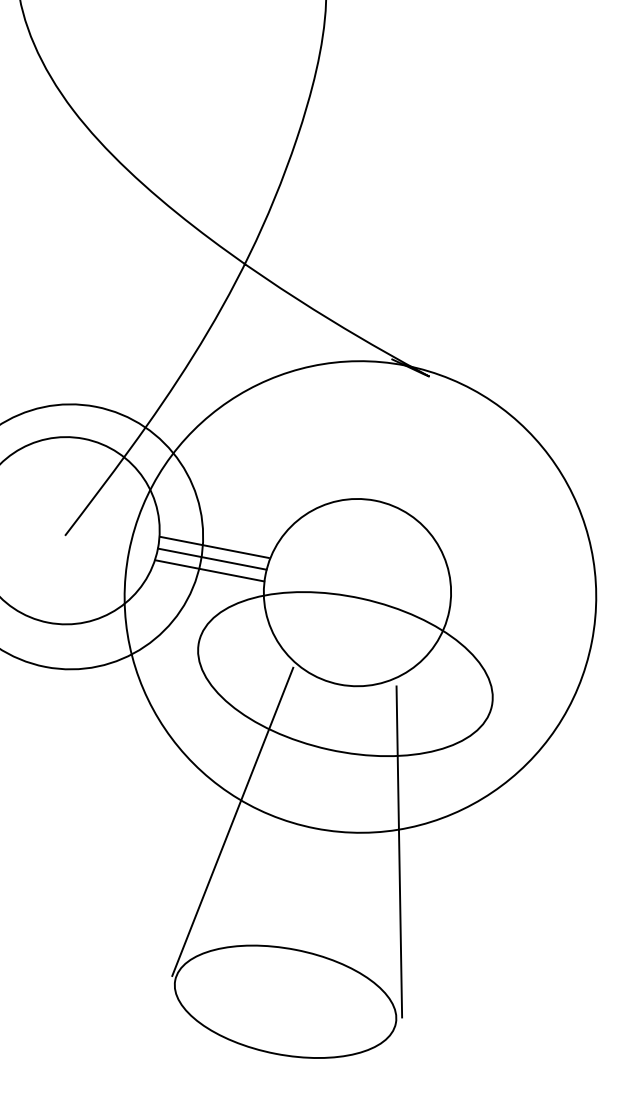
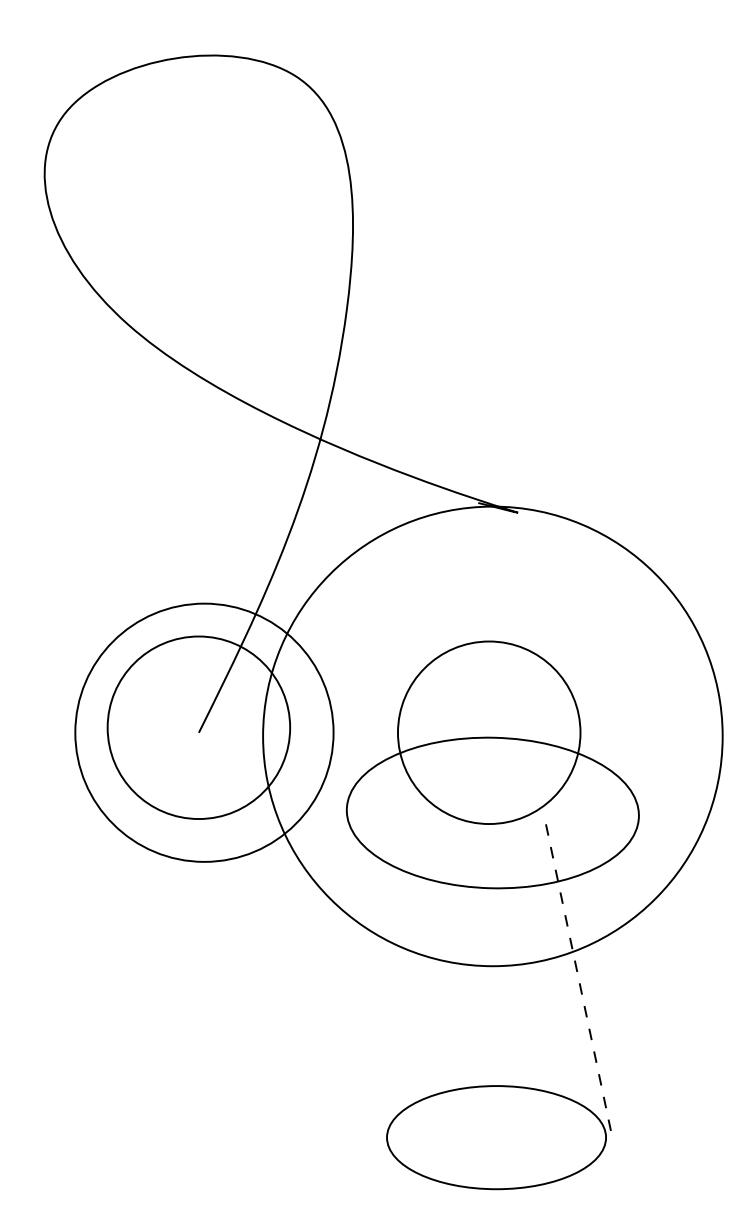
line: (213, 547) -> (343, 716), removed
line: (211, 558) -> (343, 727), removed
line: (209, 570) -> (343, 739), removed
line: (232, 821) -> (412, 974), removed
line: (399, 851) -> (577, 972), solid -> dashed

